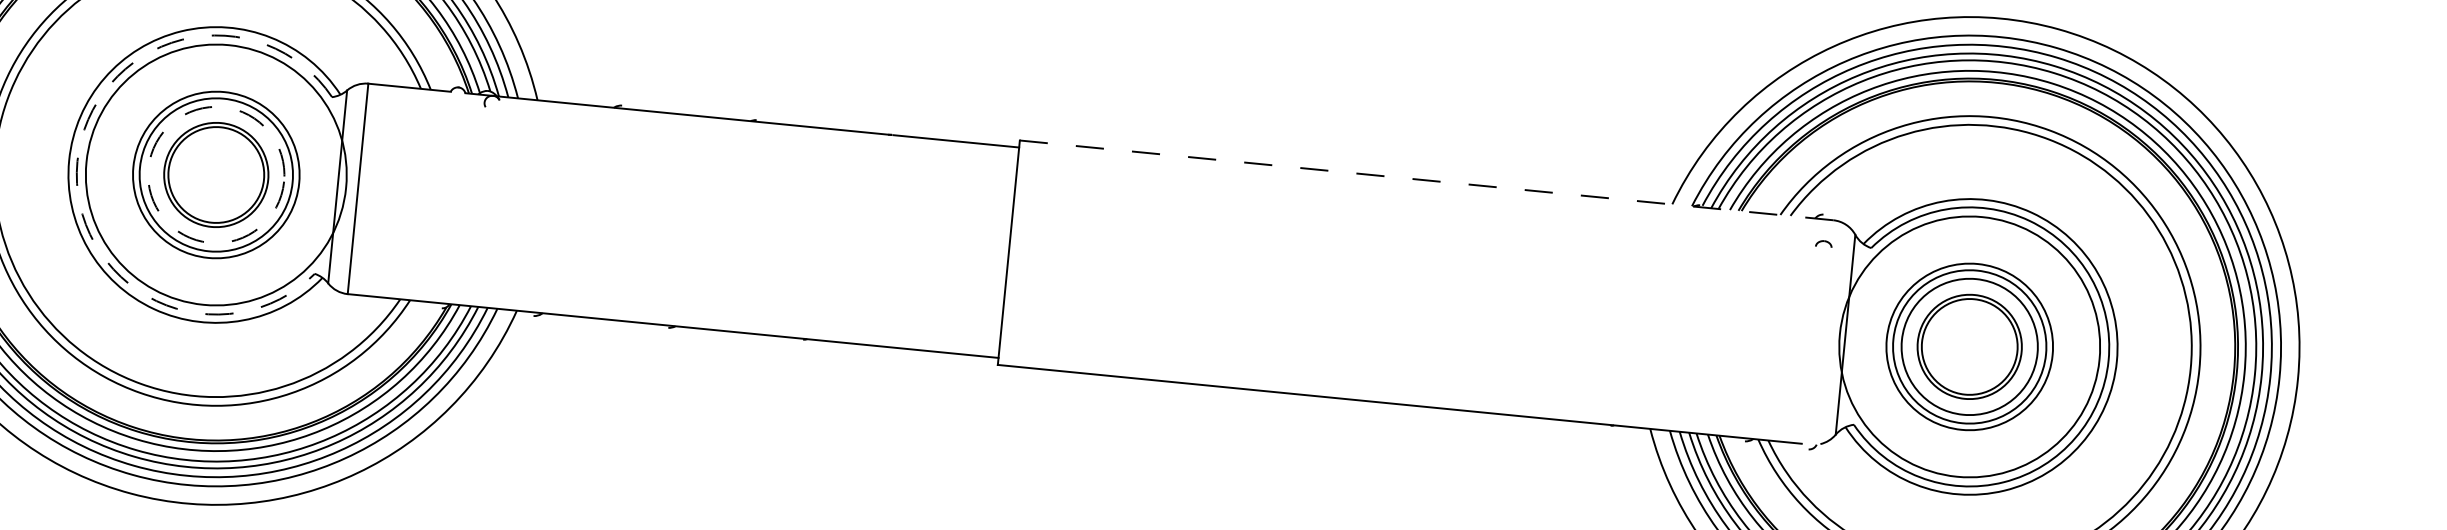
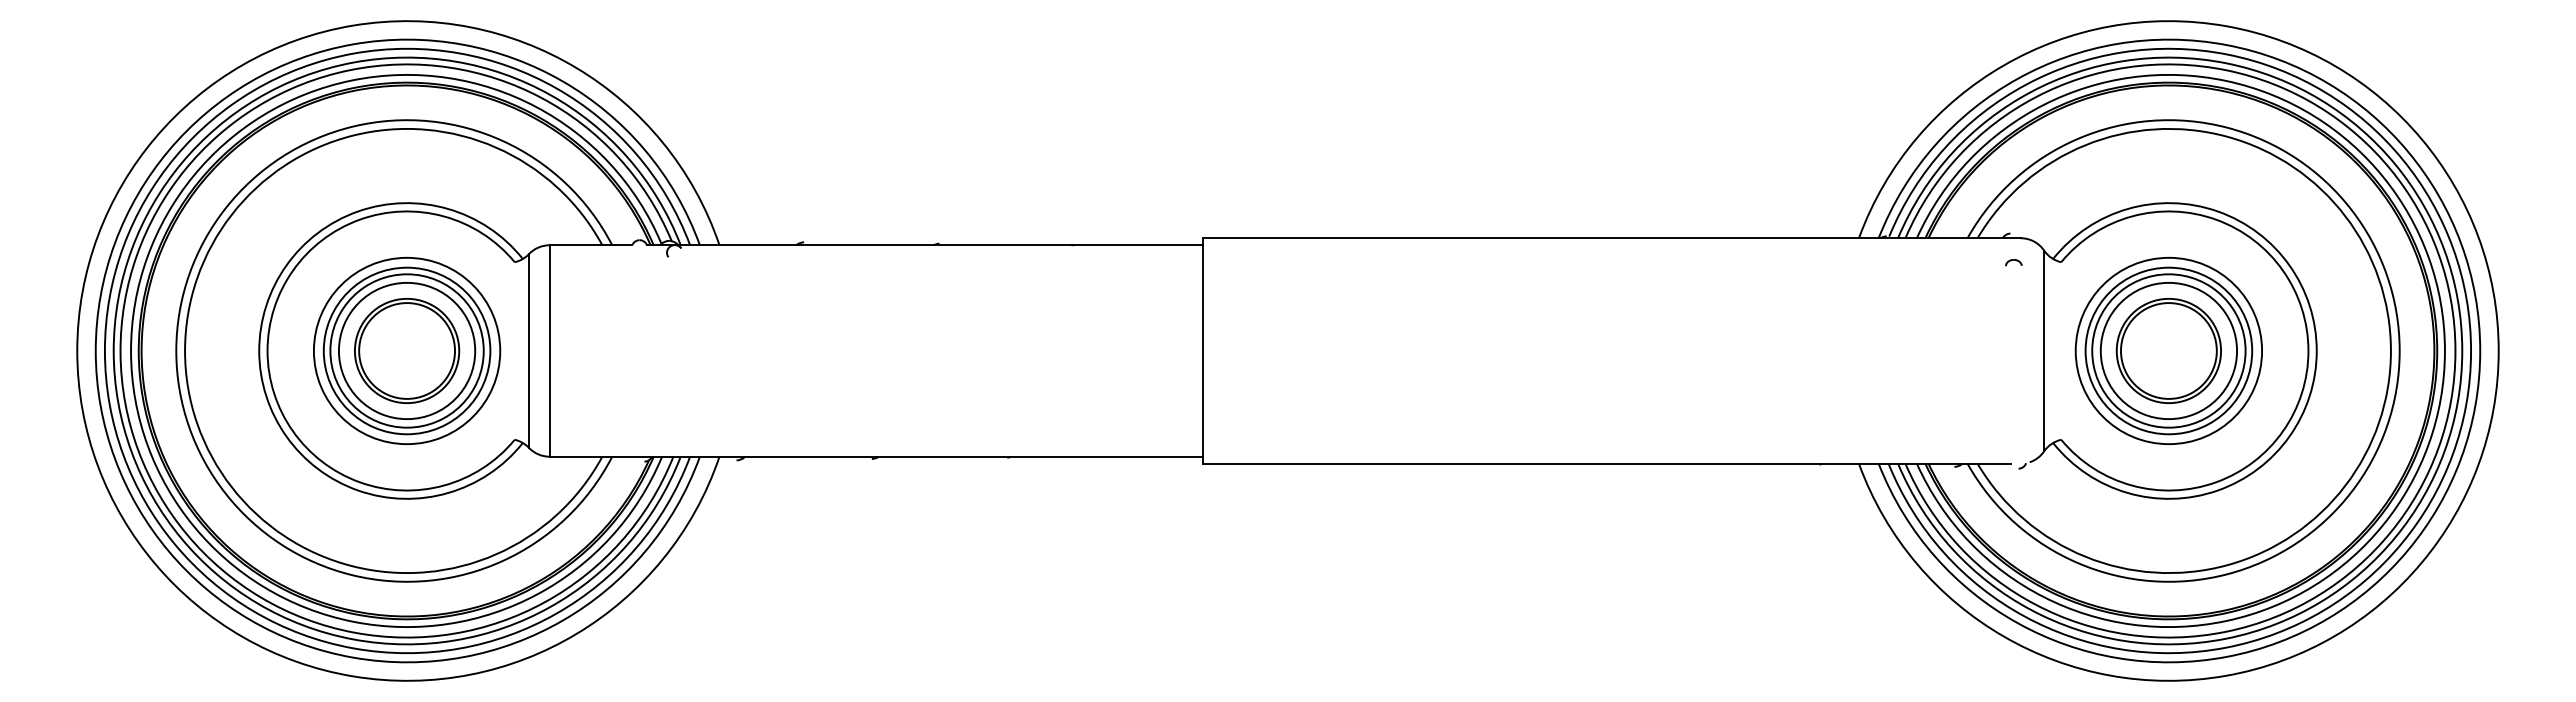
arc: (77, 161) -> (267, 351), dashed -> solid
circle: (215, 174) -> (406, 350), dashed -> solid
circle: (215, 174) -> (406, 350), size x0.71
line: (1426, 180) -> (1612, 238), dashed -> solid
circle: (1969, 346) -> (2168, 350), size x0.71

